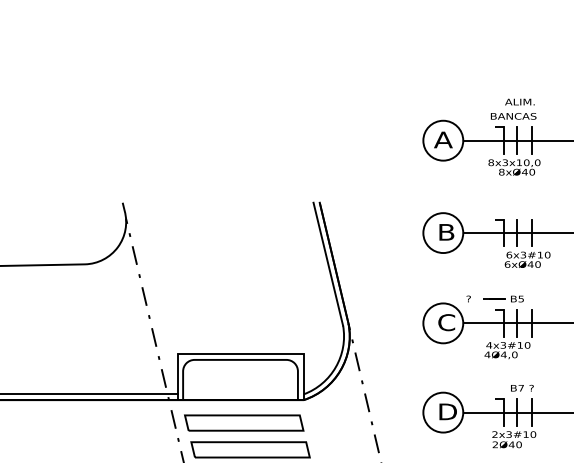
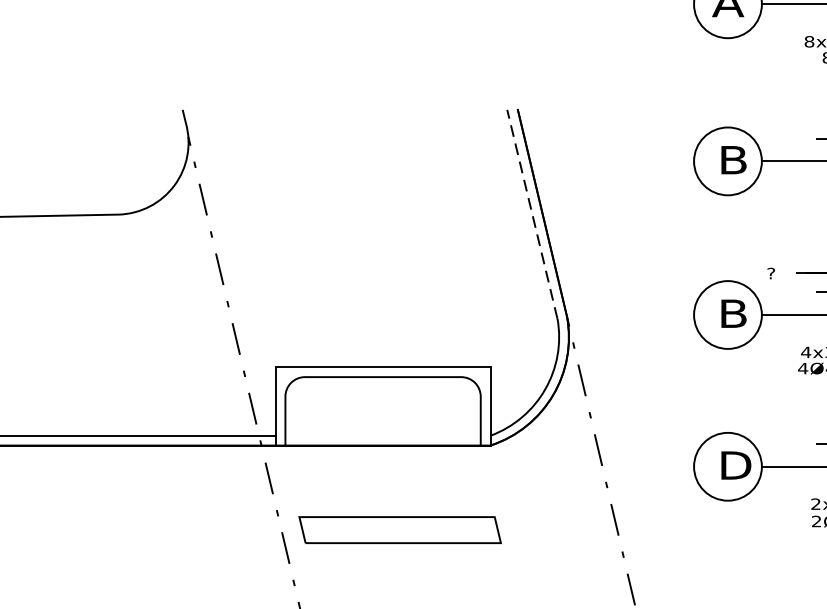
line: (328, 263) -> (532, 213), solid -> dashed
text: (446, 322) -> (733, 313), C -> B
part: (244, 422) -> (389, 483), removed

